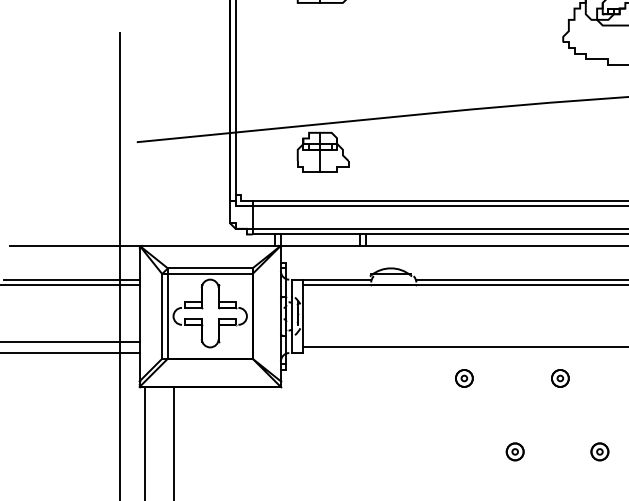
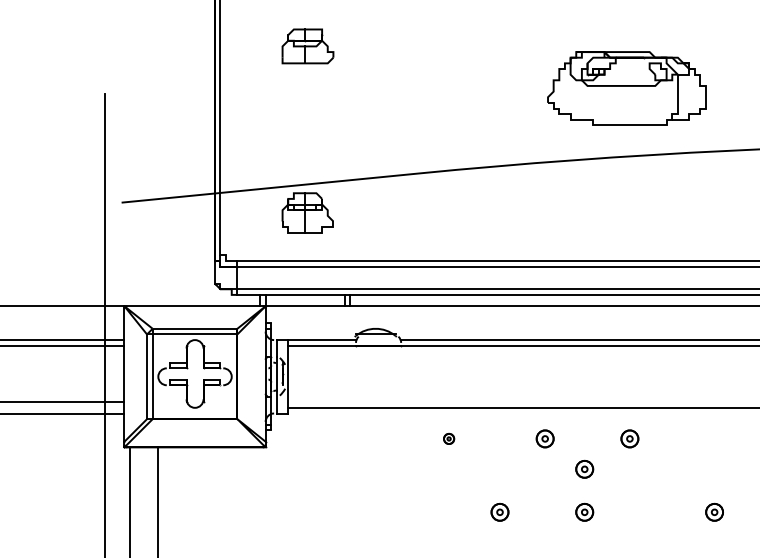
part: (463, 378) -> (448, 438), size x0.6
part: (599, 408) -> (584, 468), added

